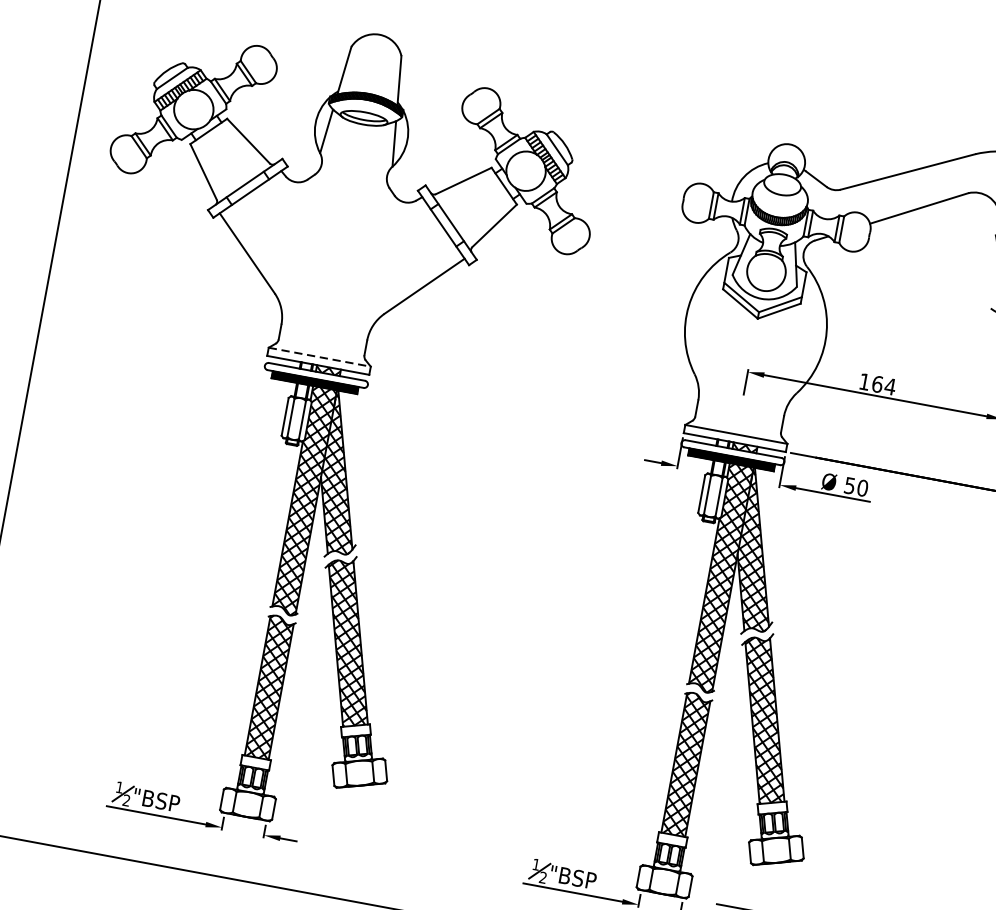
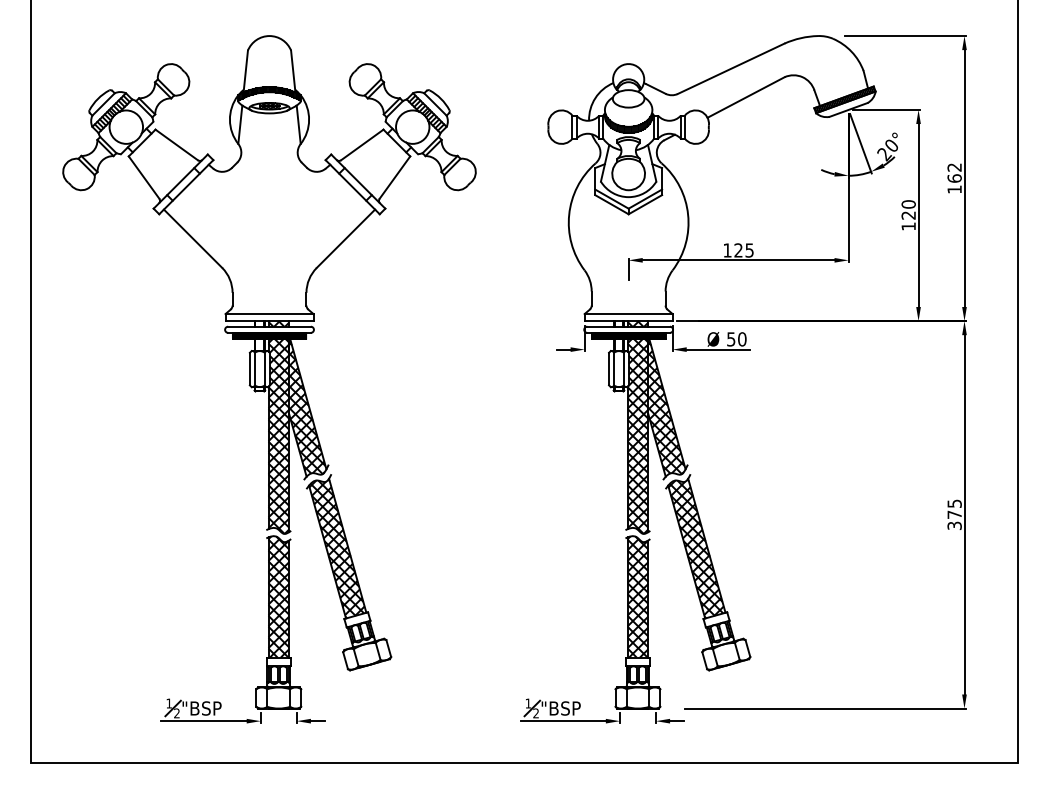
hatch: (364, 115) -> (269, 105), added
line: (319, 357) -> (269, 314), dashed -> solid
text: (884, 385) -> (744, 250), 164 -> 125

